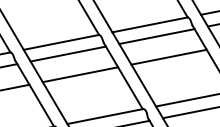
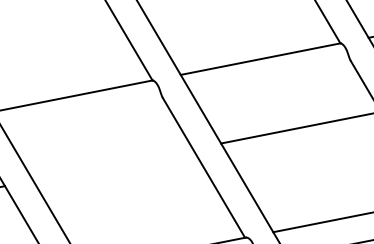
line: (156, 36) -> (274, 83), removed
line: (67, 53) -> (85, 119), removed
line: (80, 74) -> (113, 164), removed

